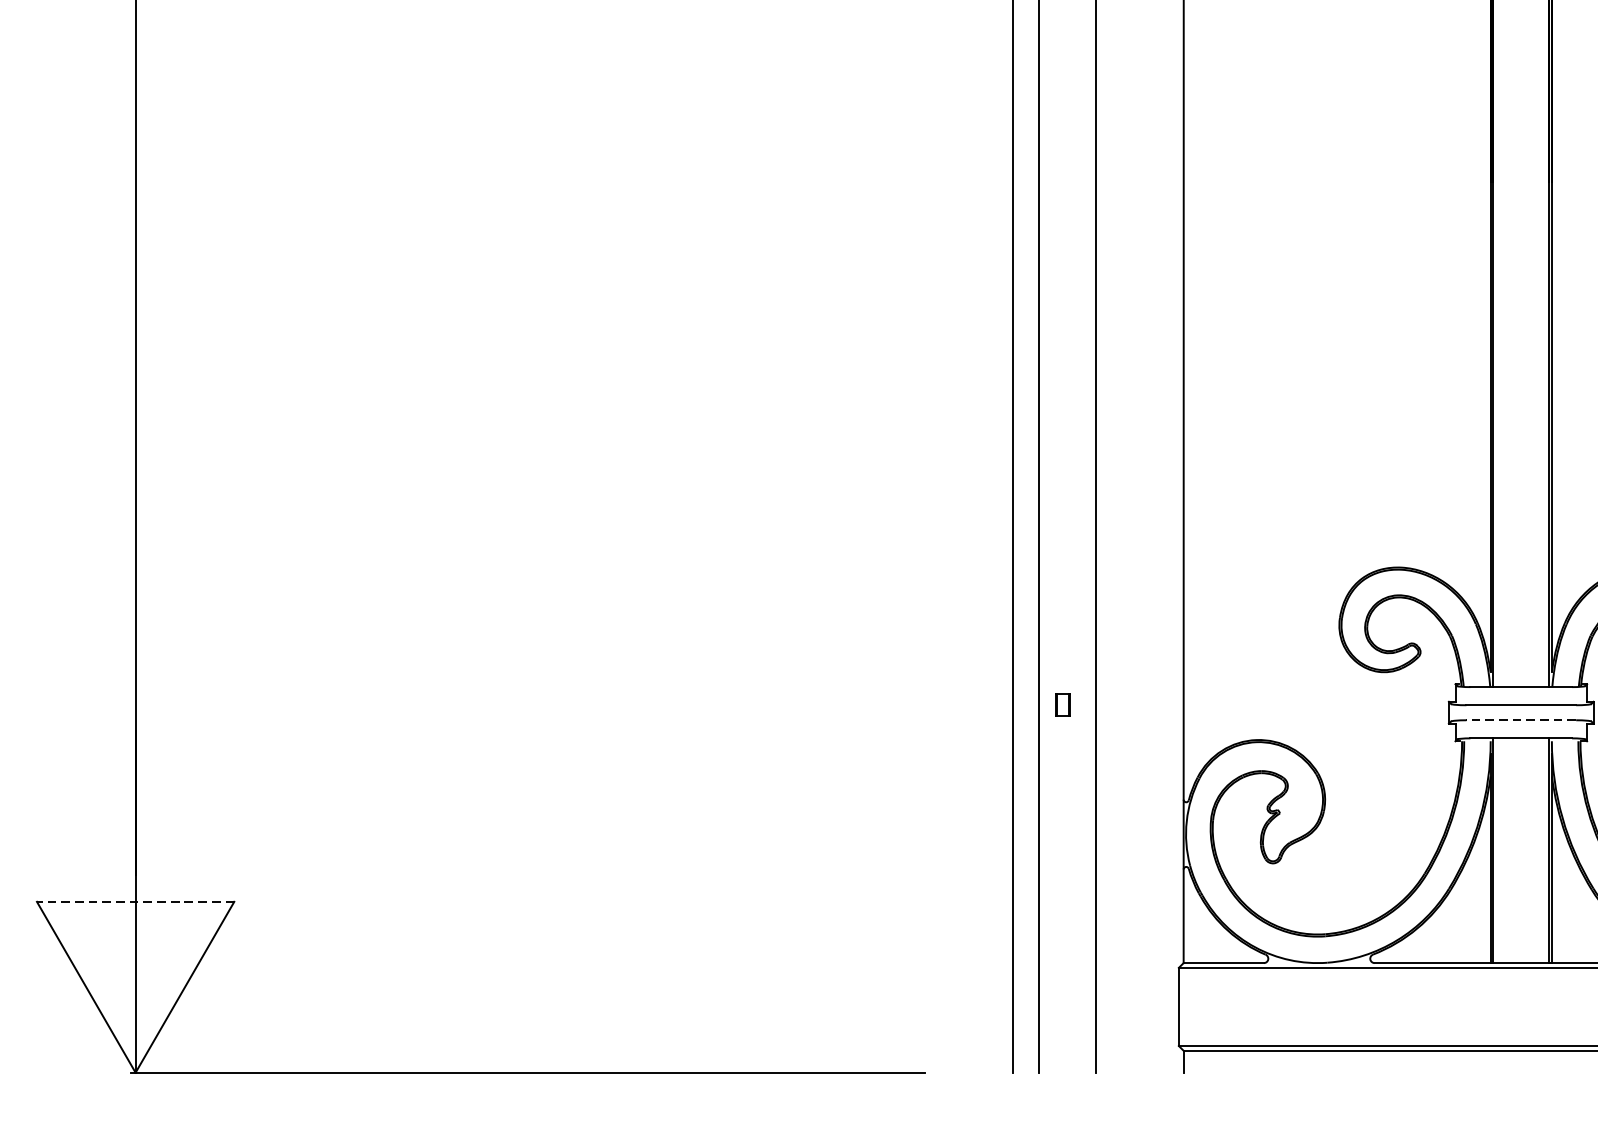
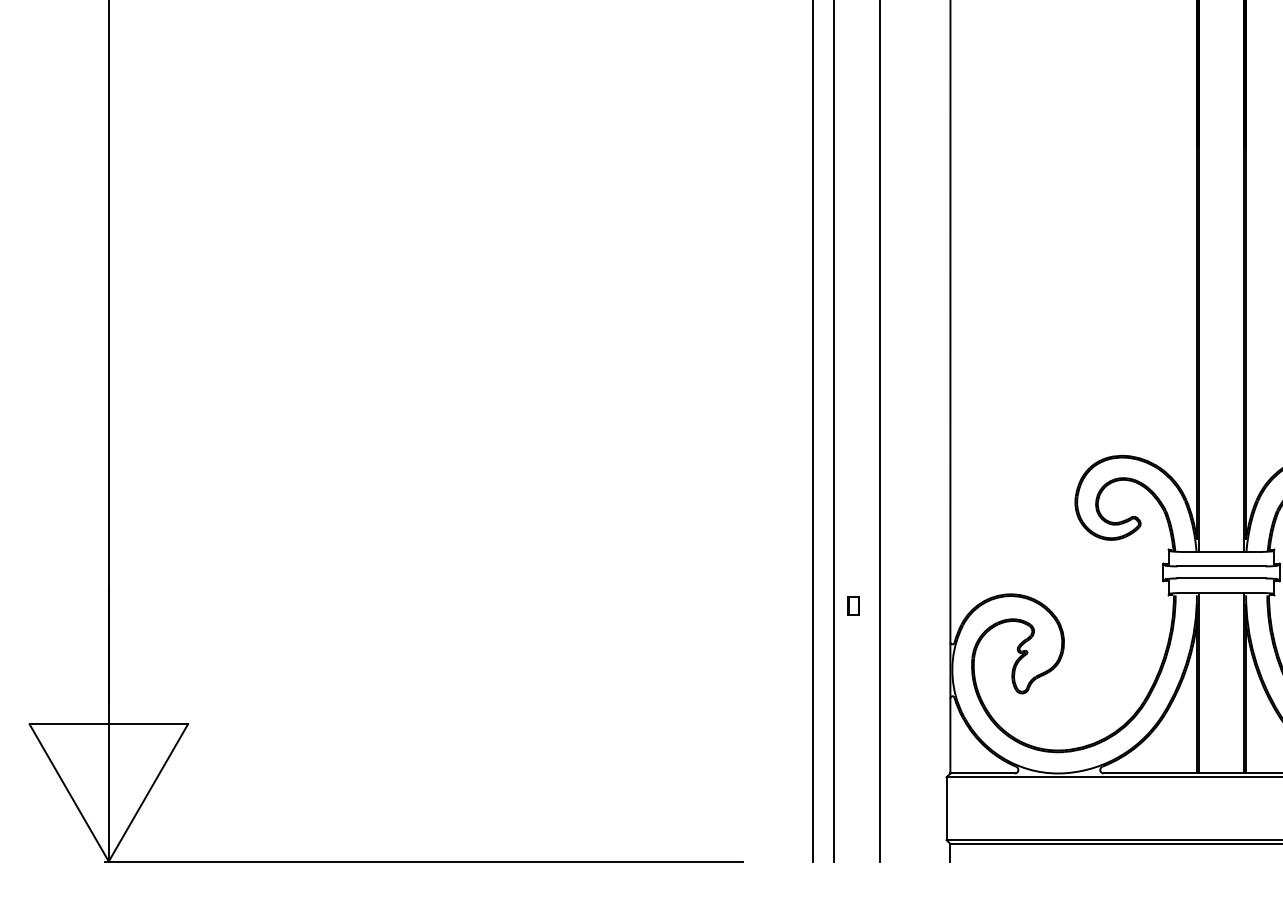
part: (1063, 704) -> (853, 605), moved
line: (1521, 720) -> (1221, 578), dashed -> solid
line: (135, 902) -> (108, 724), dashed -> solid

